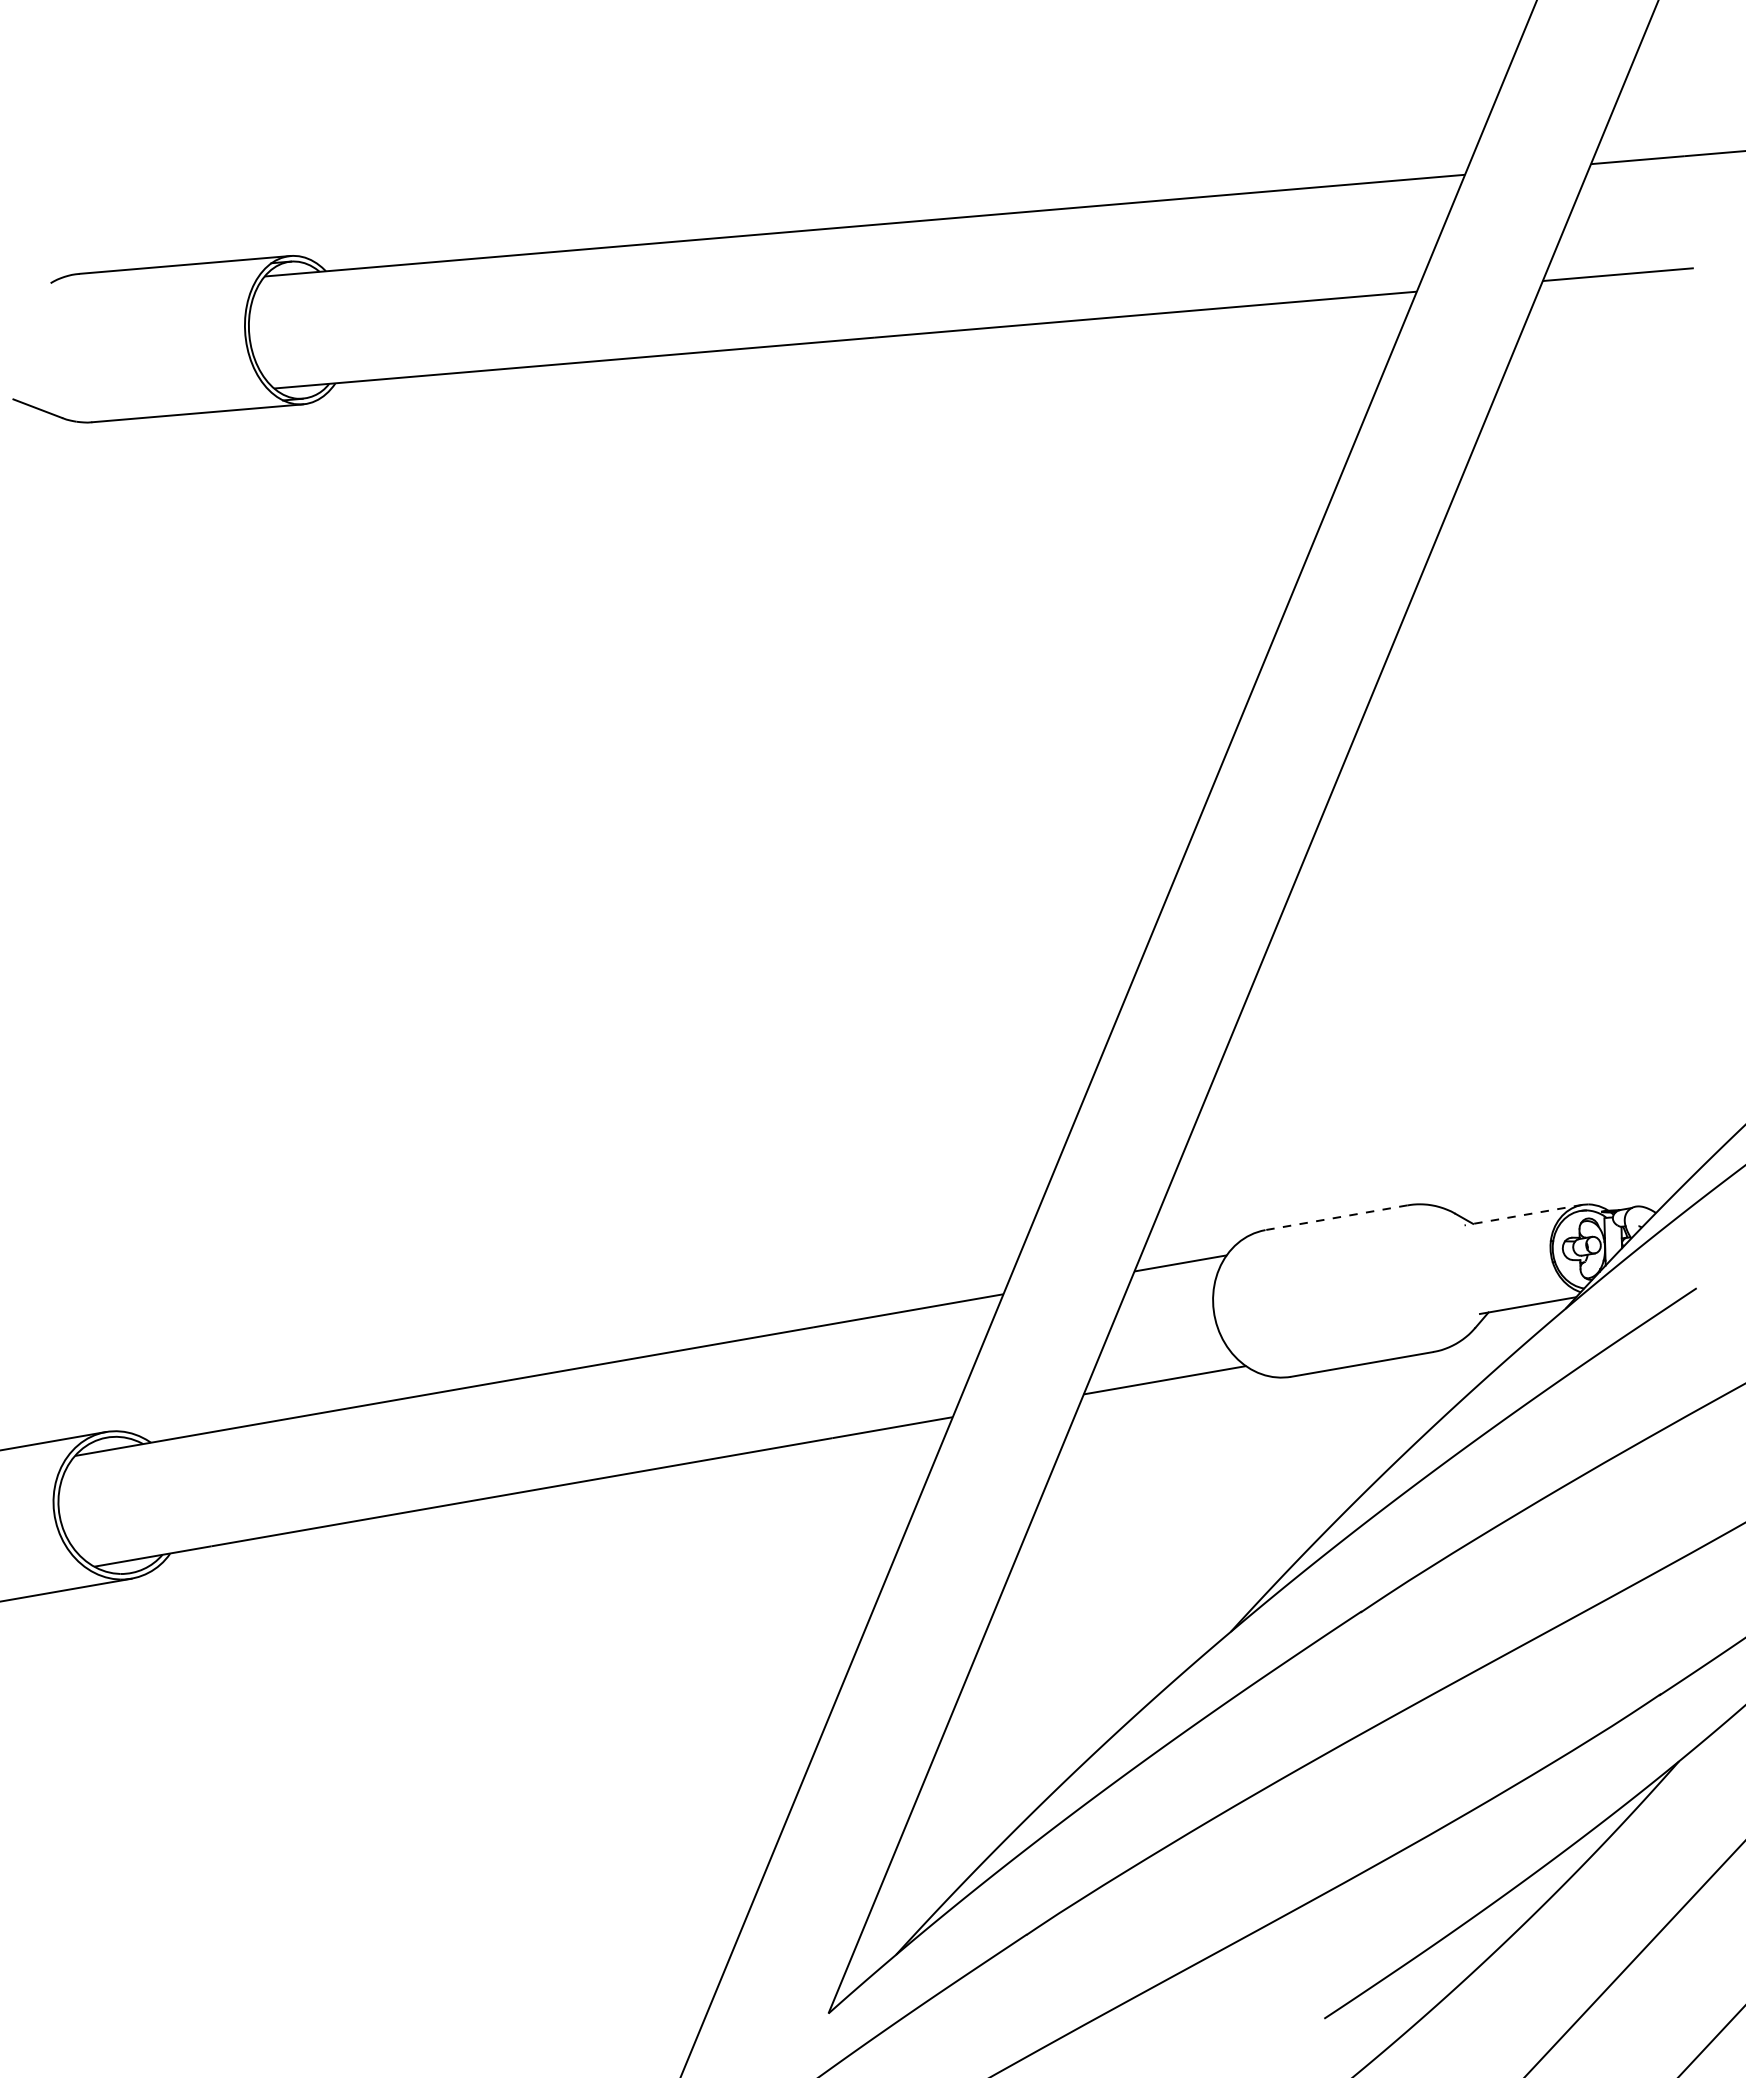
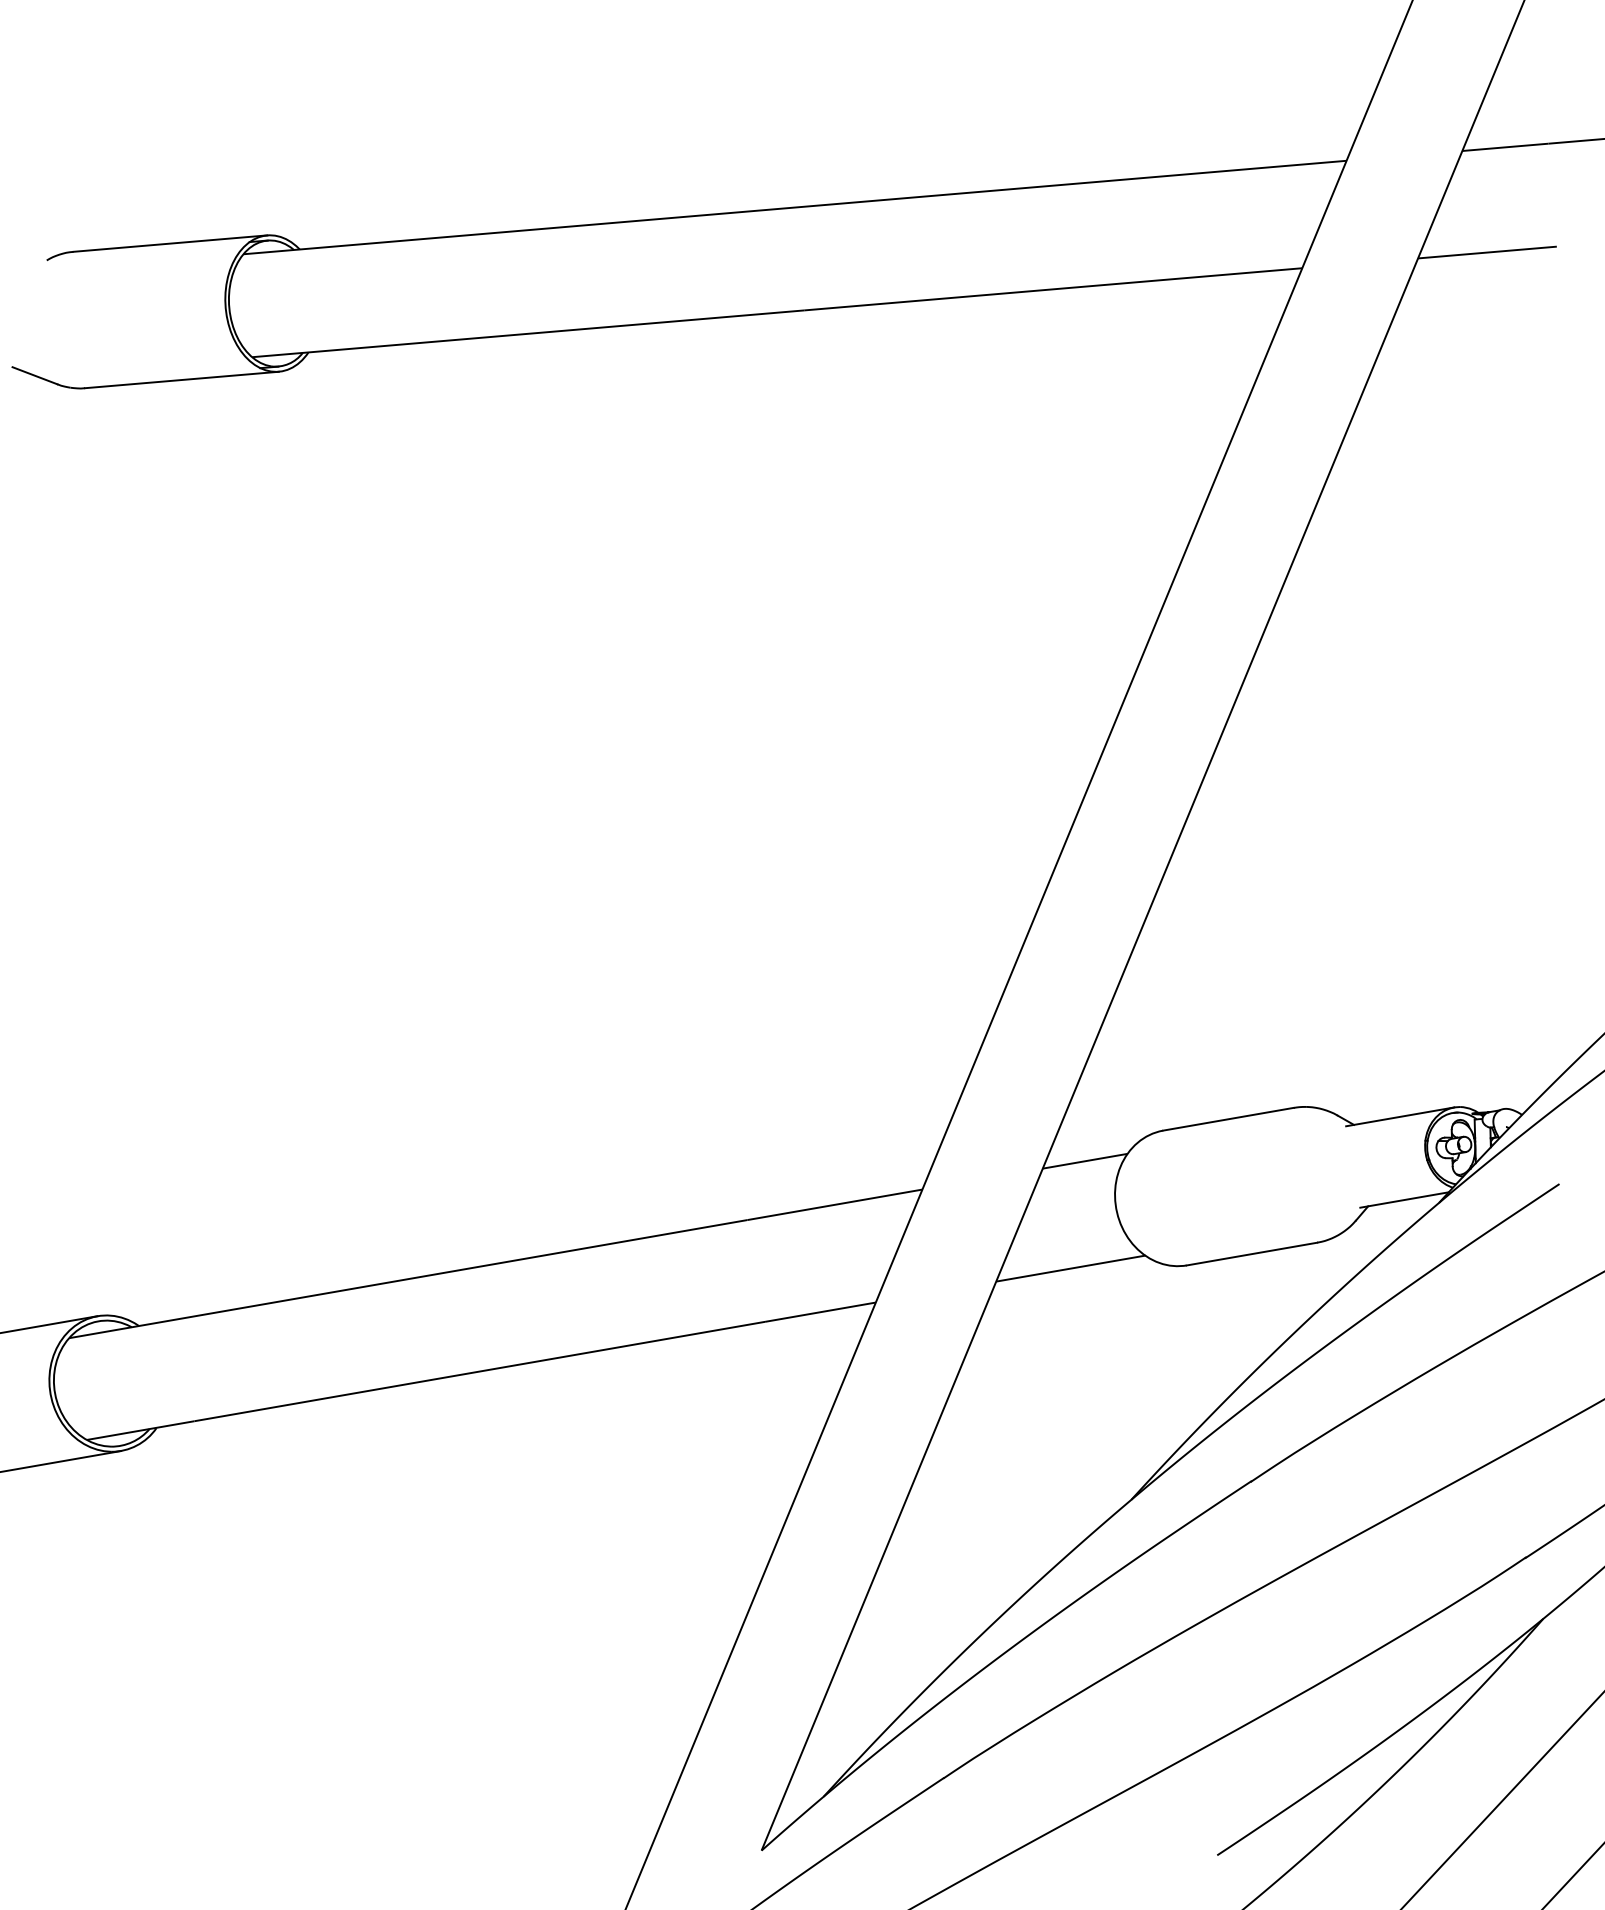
line: (1523, 1215) -> (1400, 1117), dashed -> solid
line: (1336, 1217) -> (1228, 1119), dashed -> solid

